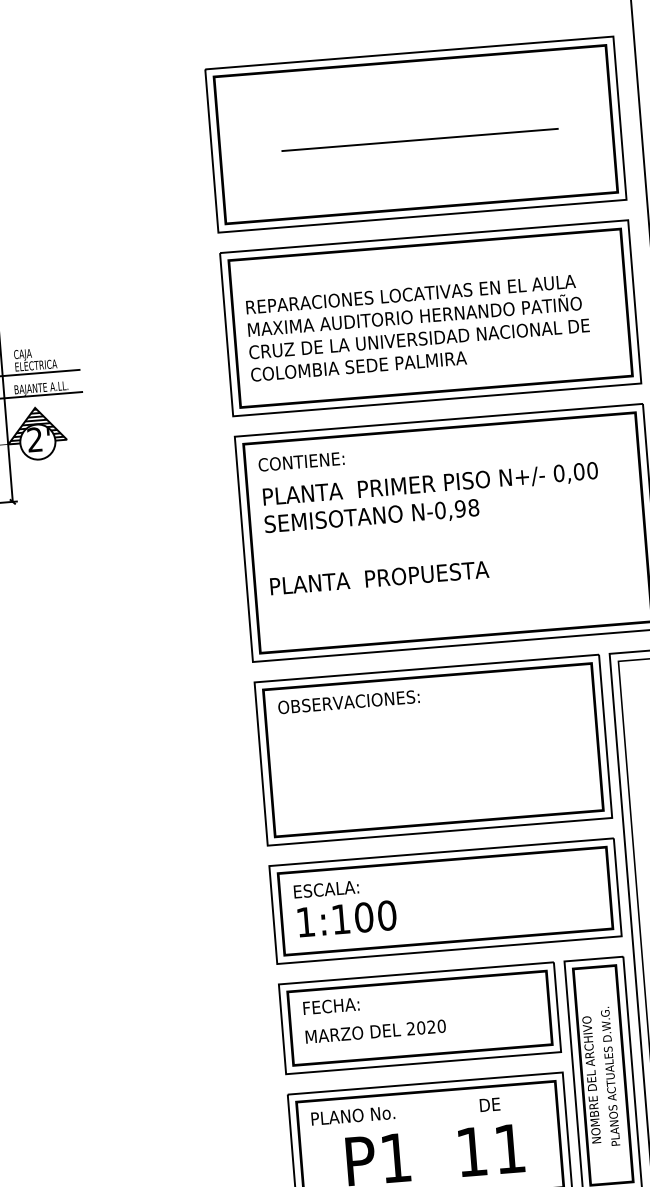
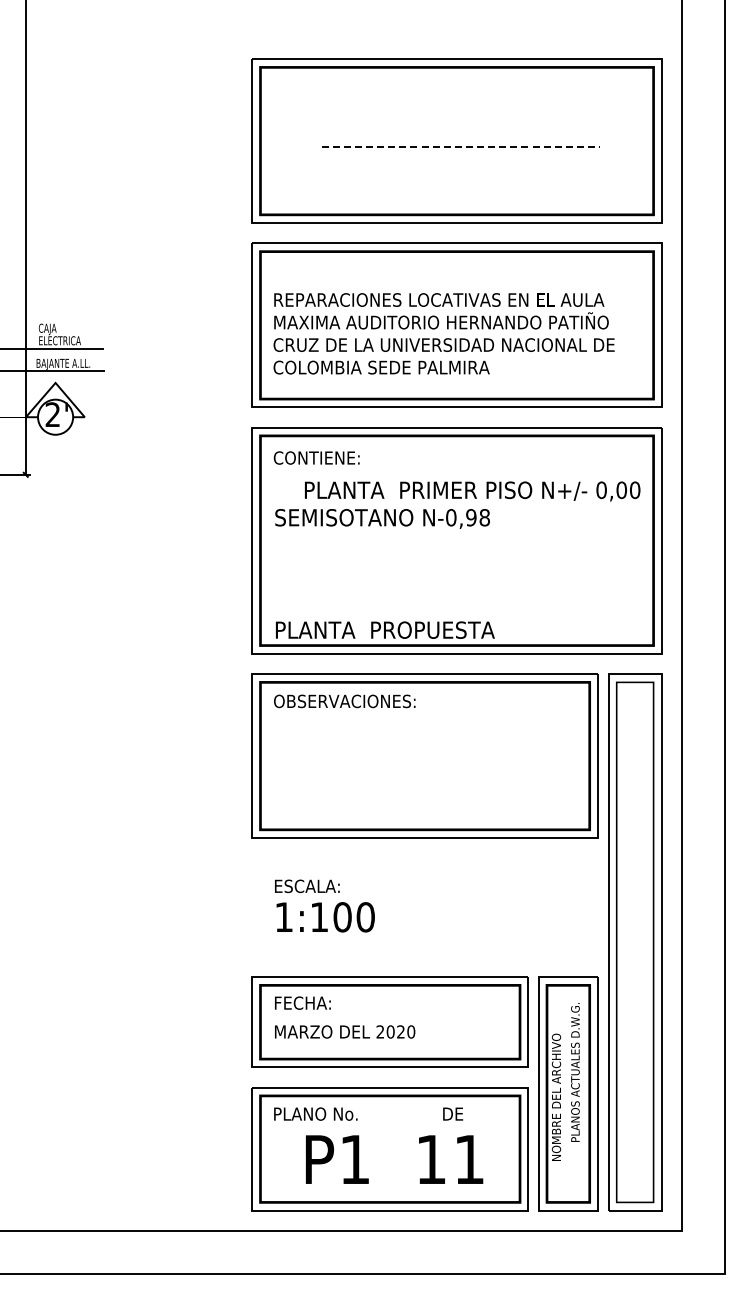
line: (420, 139) -> (461, 146), solid -> dashed
hatch: (36, 424) -> (55, 399), removed
text: (430, 484) -> (472, 491), moved
text: (379, 577) -> (385, 629), moved
part: (444, 901) -> (424, 907), removed
text: (610, 1076) -> (575, 1072), moved

